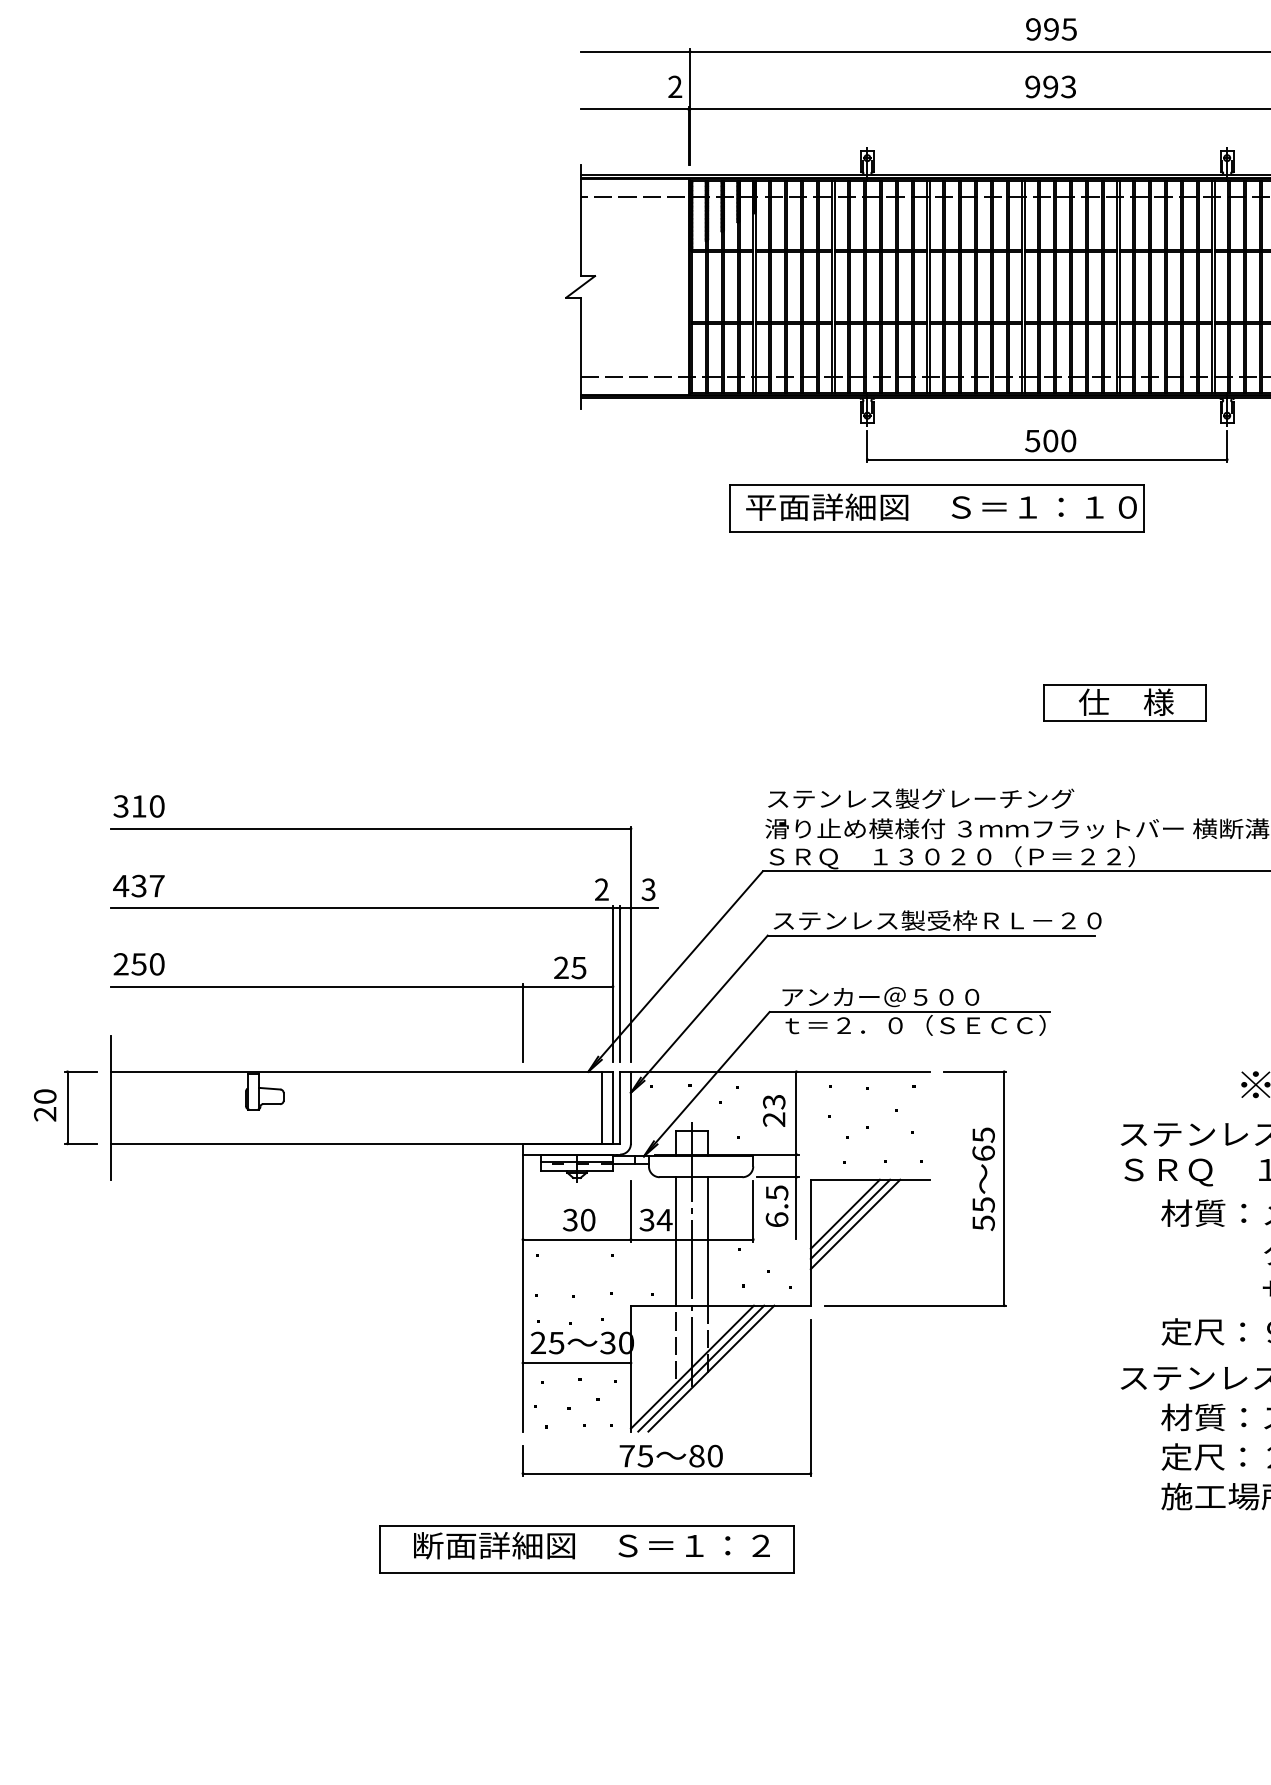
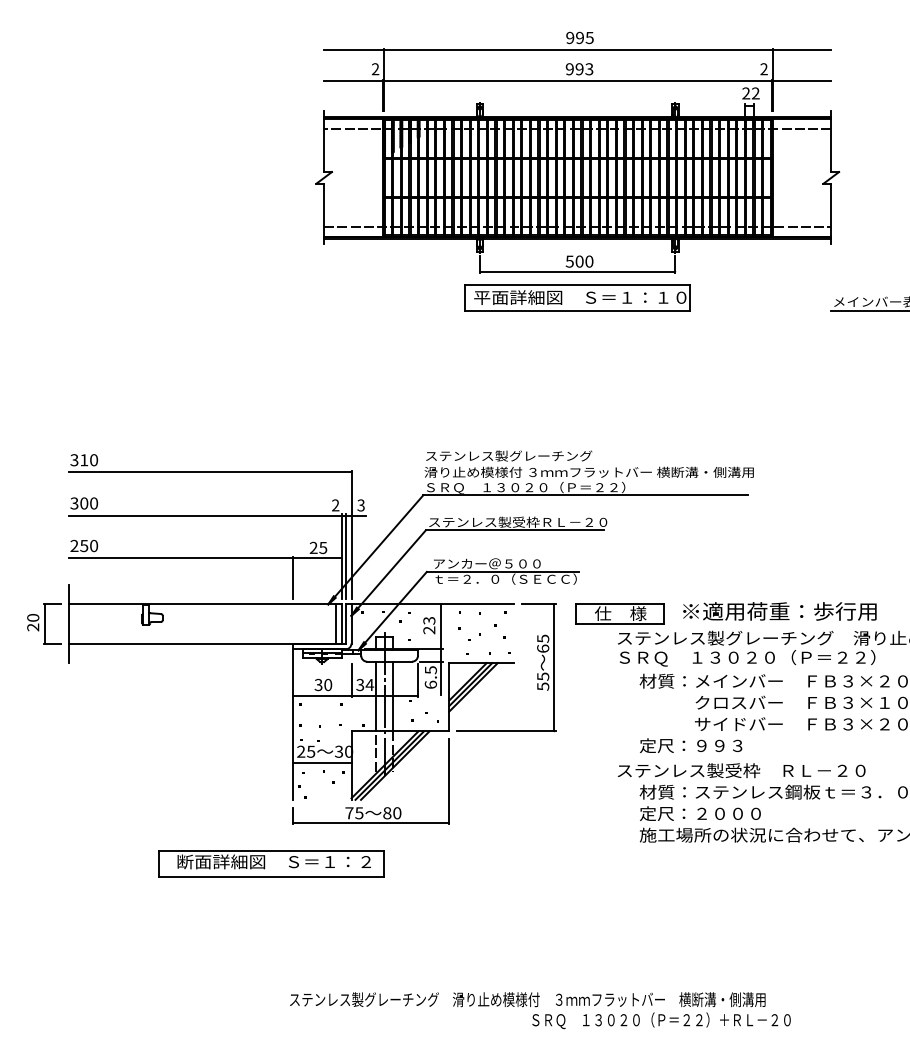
part: (936, 507) -> (577, 297), moved
part: (1124, 702) -> (619, 613), moved
text: (139, 886) -> (84, 503), 437 -> 300
part: (586, 1548) -> (271, 863), moved

